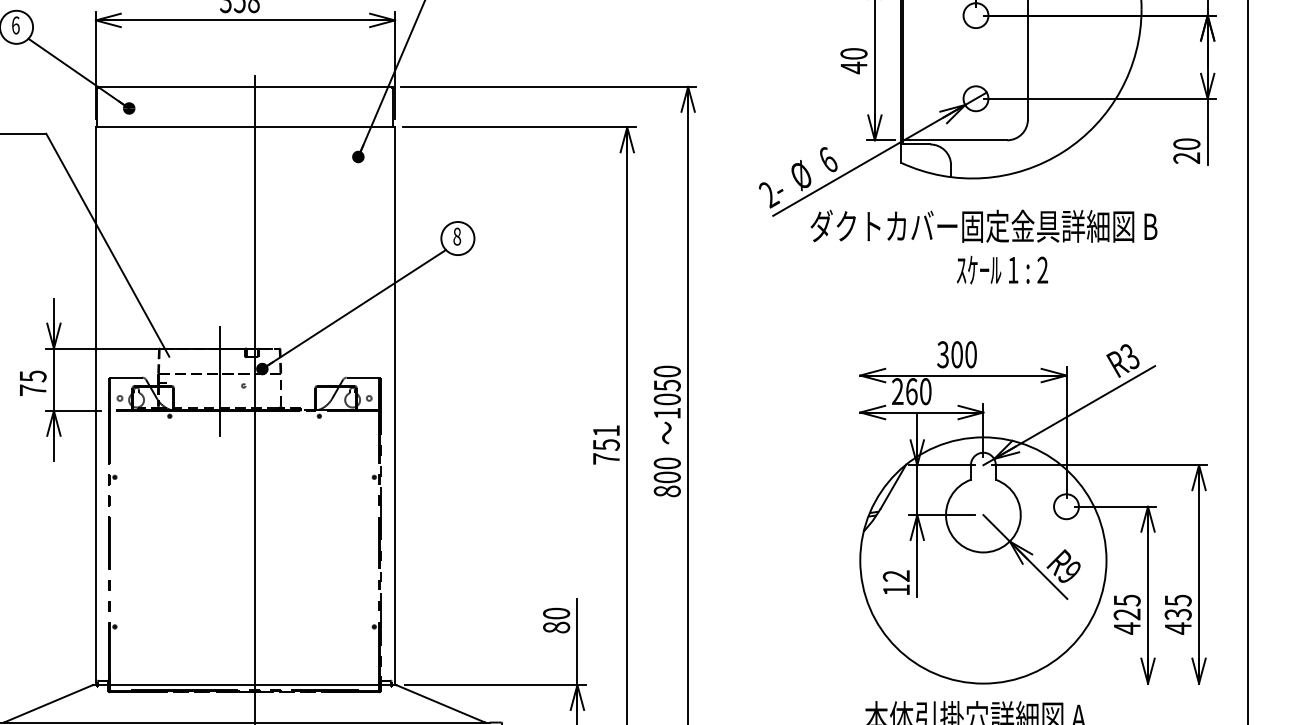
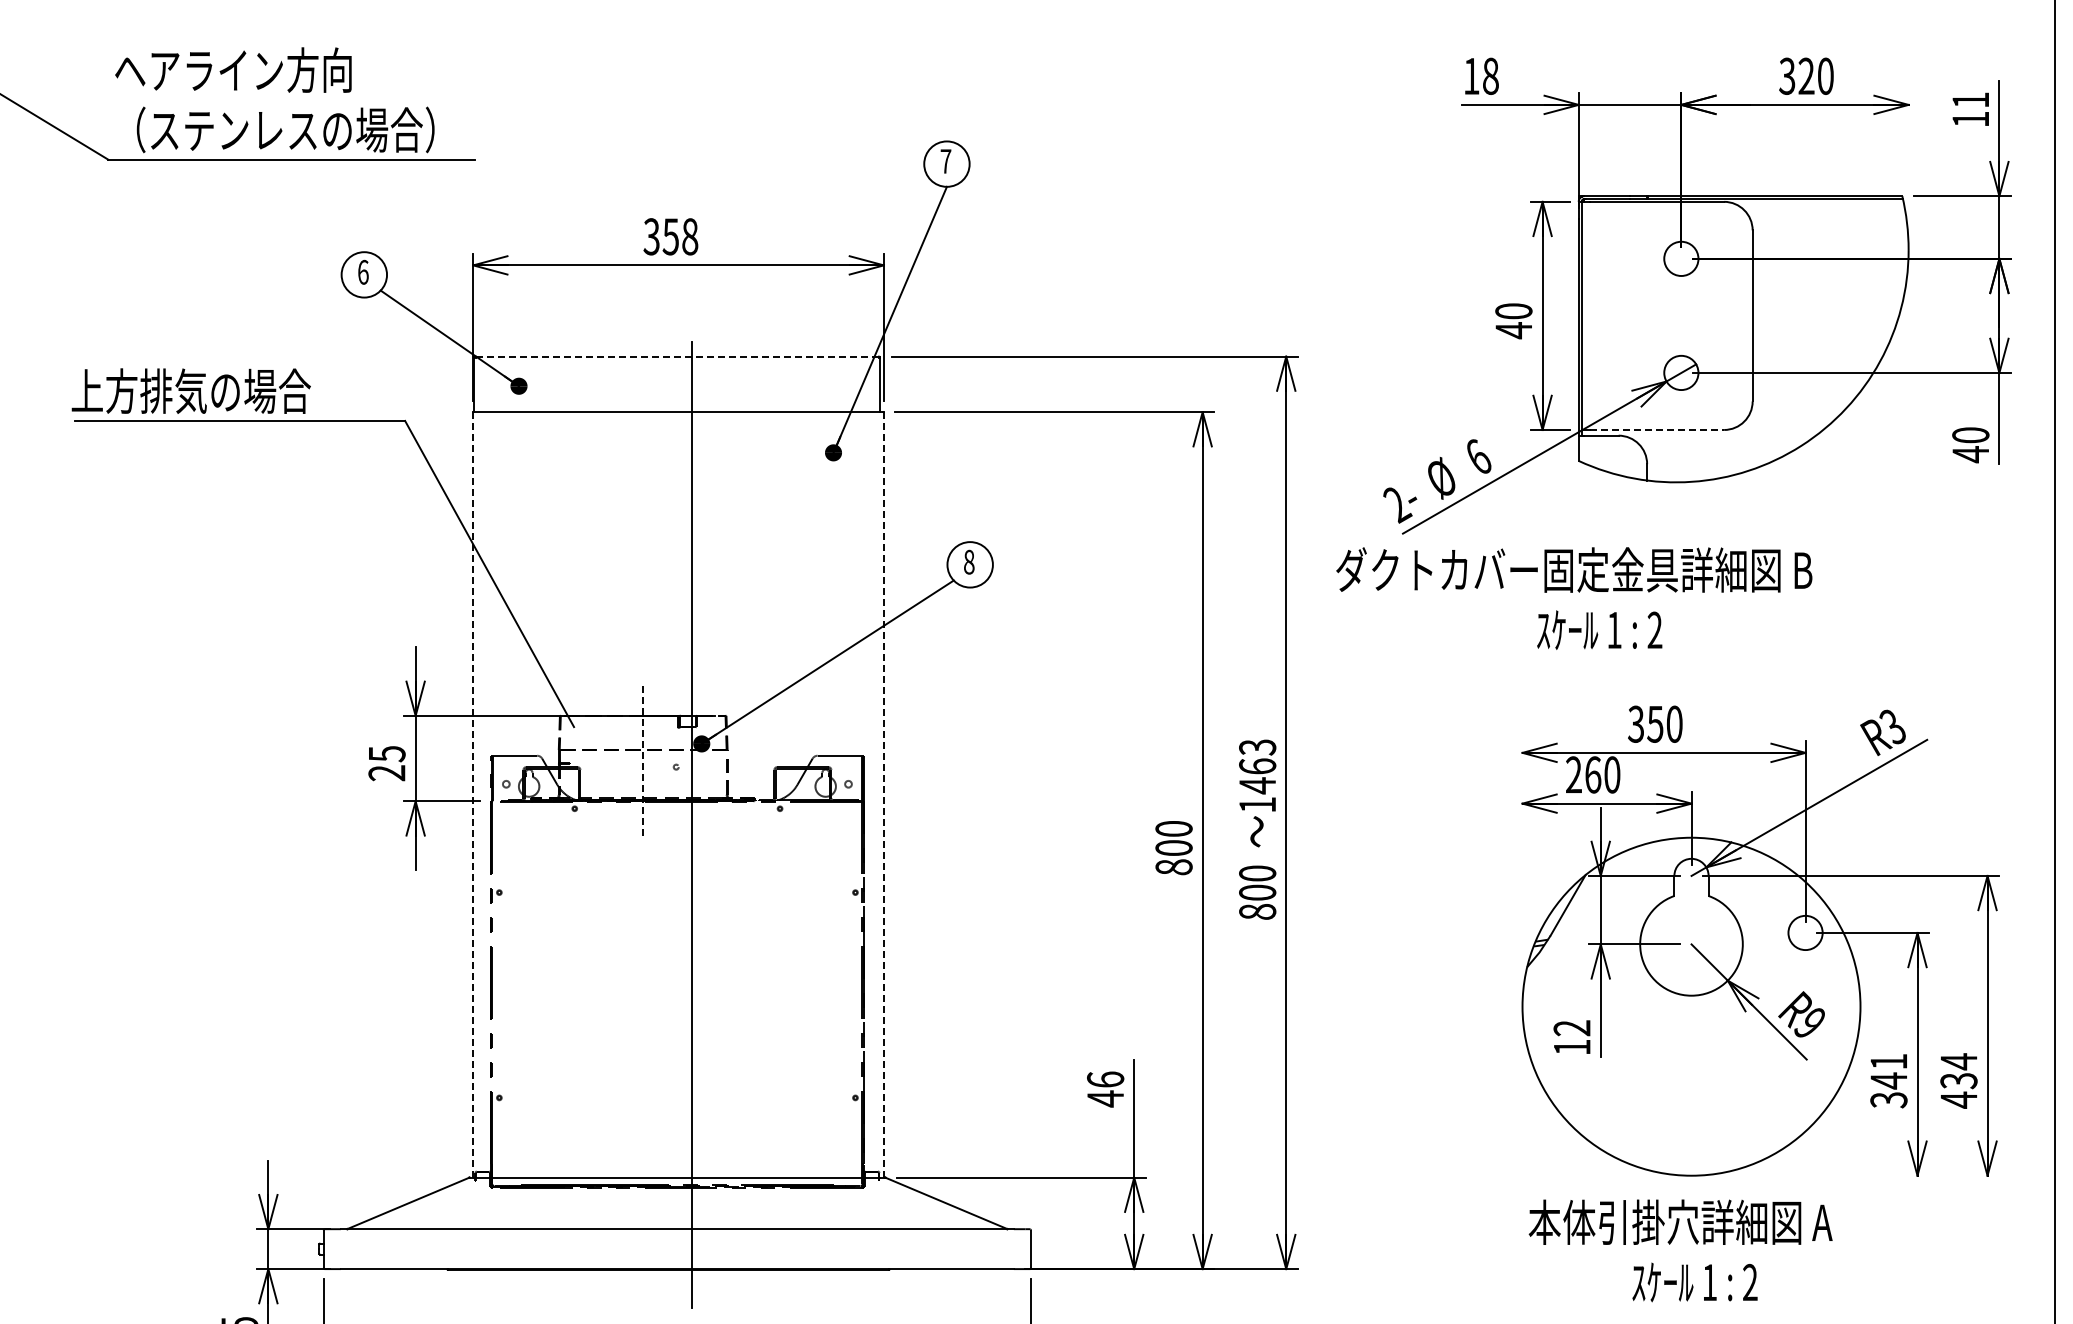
line: (244, 86) -> (677, 356), solid -> dashed
line: (958, 139) -> (1657, 429), solid -> dashed
text: (1186, 158) -> (1970, 454), 20 -> 40
text: (984, 247) -> (1574, 598), moved
text: (957, 354) -> (1655, 723), 300 -> 350
line: (219, 381) -> (643, 761), solid -> dashed
text: (667, 385) -> (1257, 766), 1050 -> 1463
text: (32, 390) -> (386, 773), 75 -> 25
line: (96, 405) -> (473, 794), solid -> dashed
line: (394, 405) -> (883, 794), solid -> dashed
text: (606, 445) -> (1173, 848), 751 -> 800
text: (1177, 600) -> (1958, 1061), 435 -> 434
text: (1126, 614) -> (1888, 1081), 425 -> 341
text: (556, 620) -> (1105, 1089), 80 -> 46

